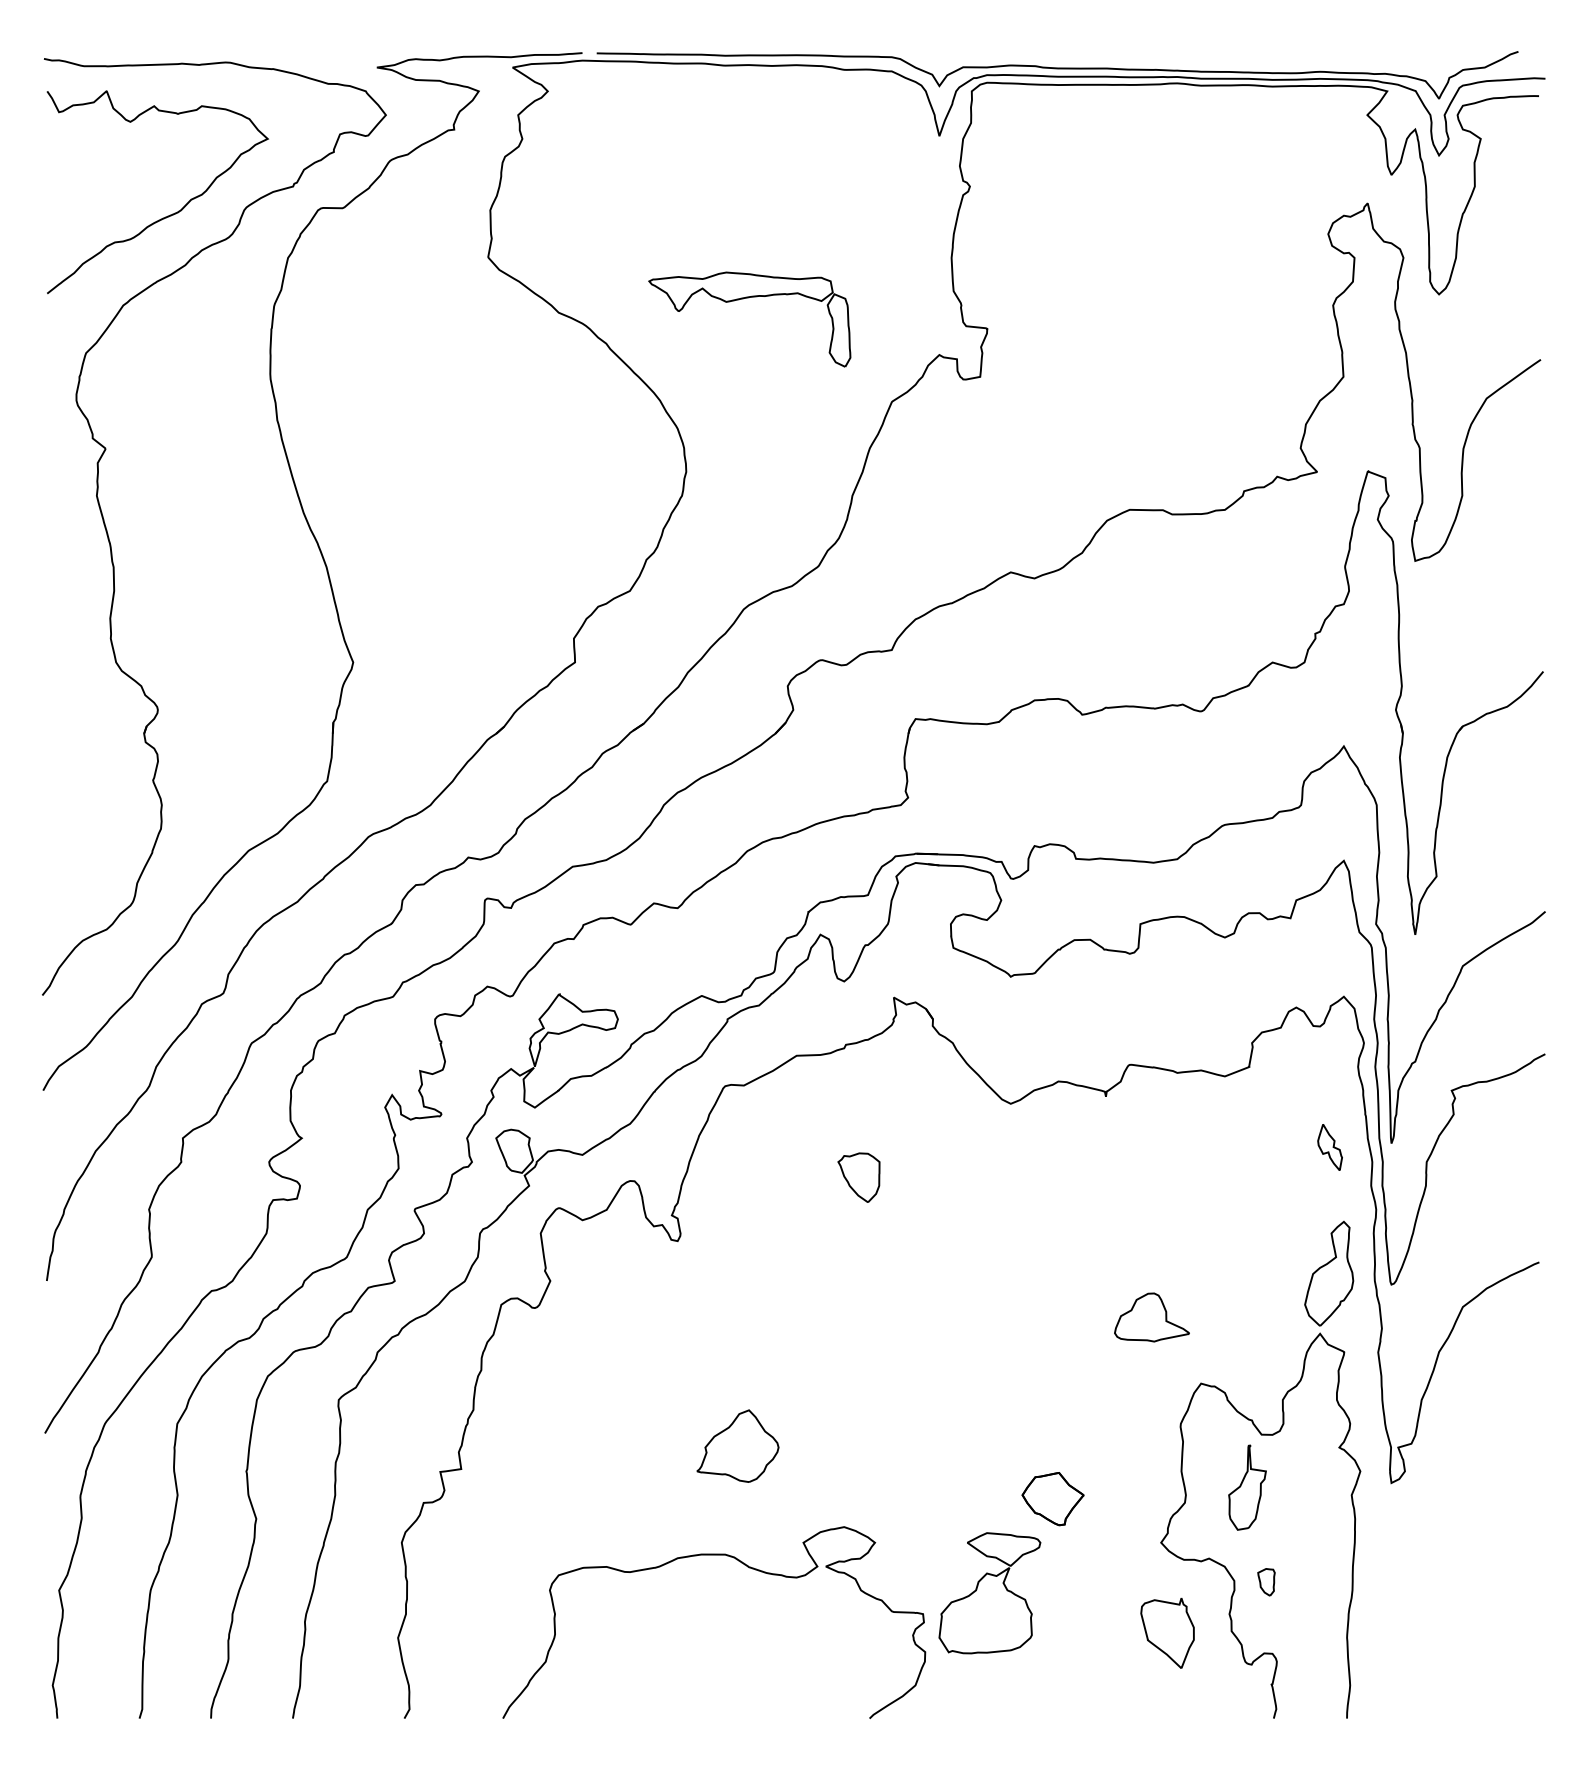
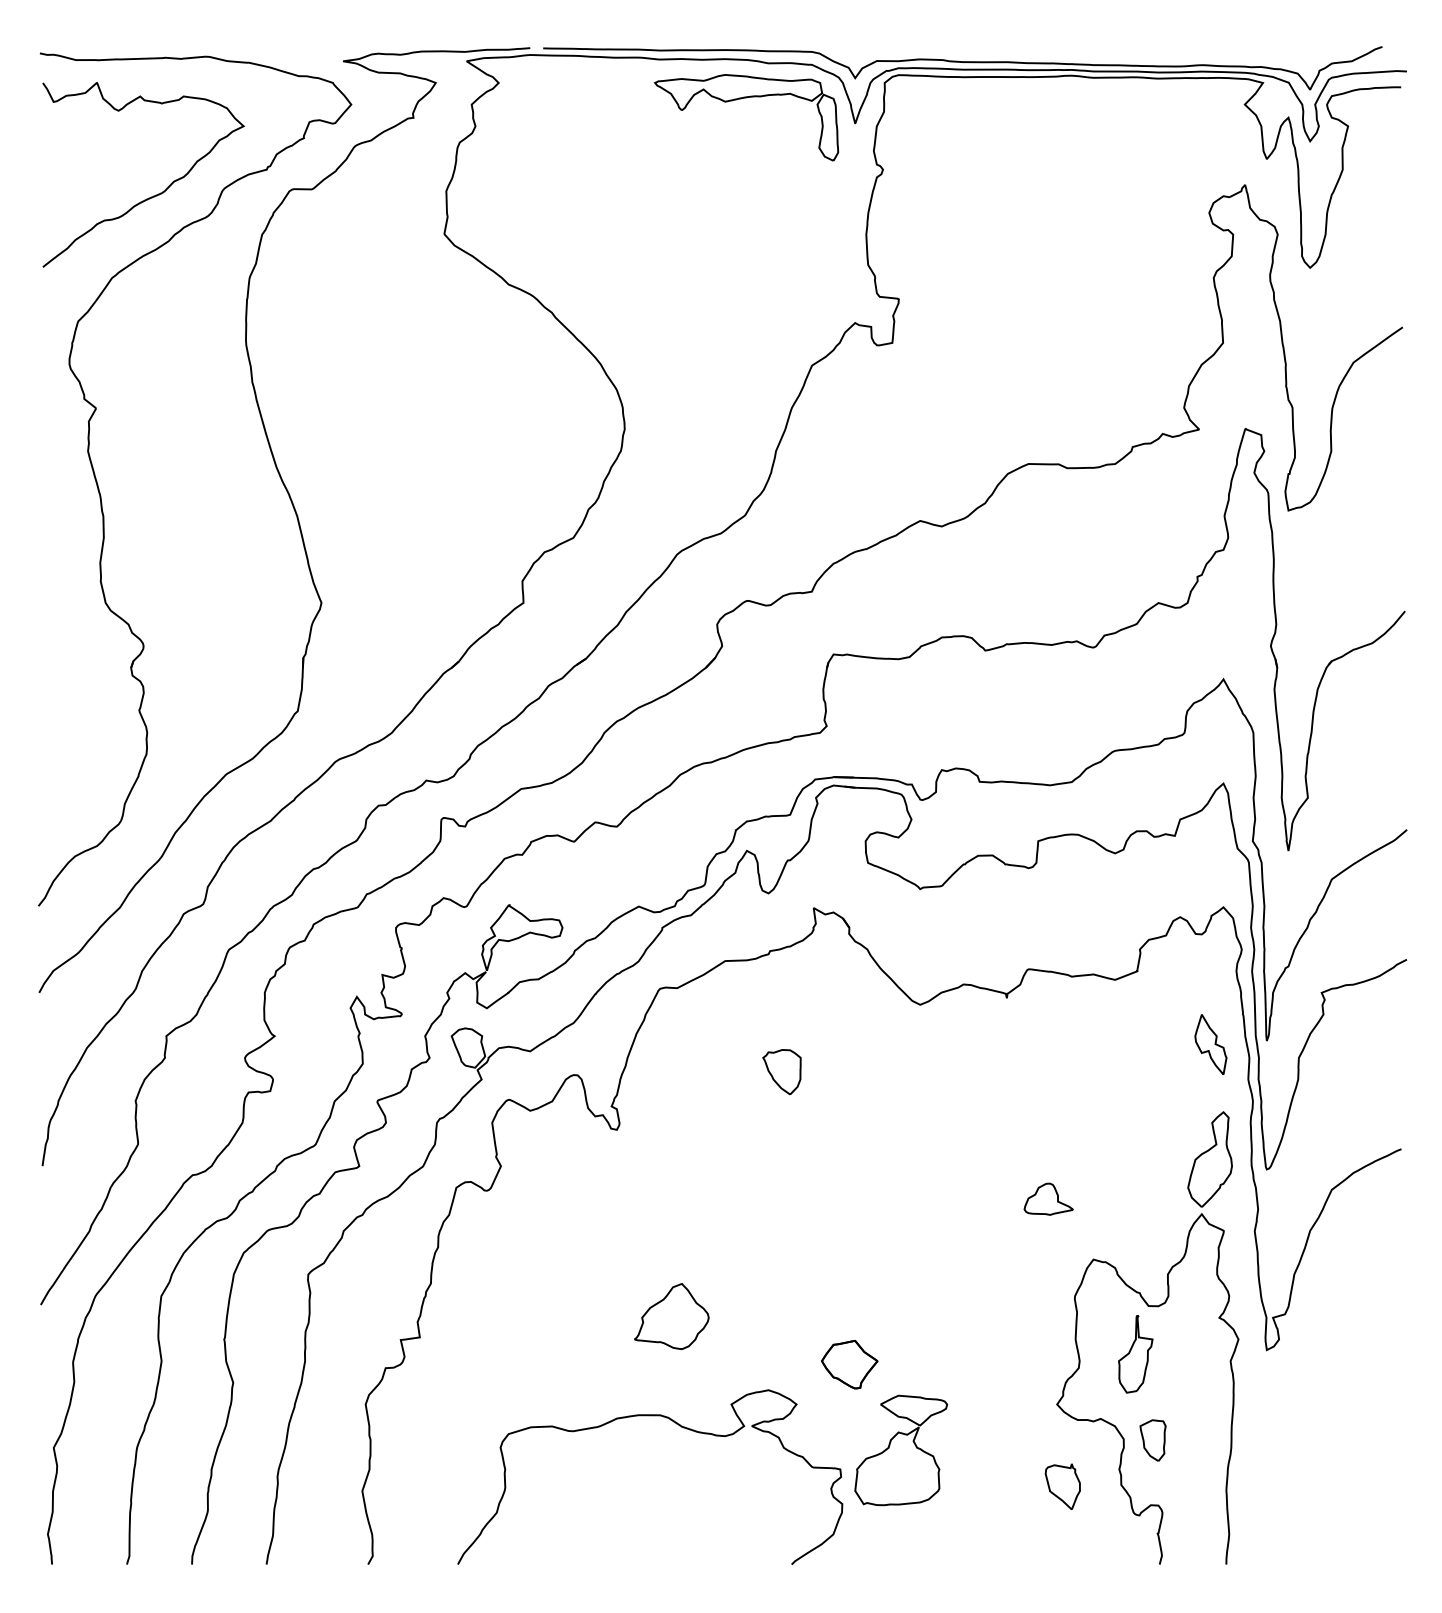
part: (744, 299) -> (741, 99), moved
part: (1329, 1147) -> (1210, 1044), size x1.43
part: (1151, 1316) -> (1048, 1198), size x0.71
part: (1052, 1498) -> (849, 1364), moved
part: (1265, 1582) -> (1152, 1440), size x1.67
part: (1167, 1632) -> (1062, 1486), size x0.71

